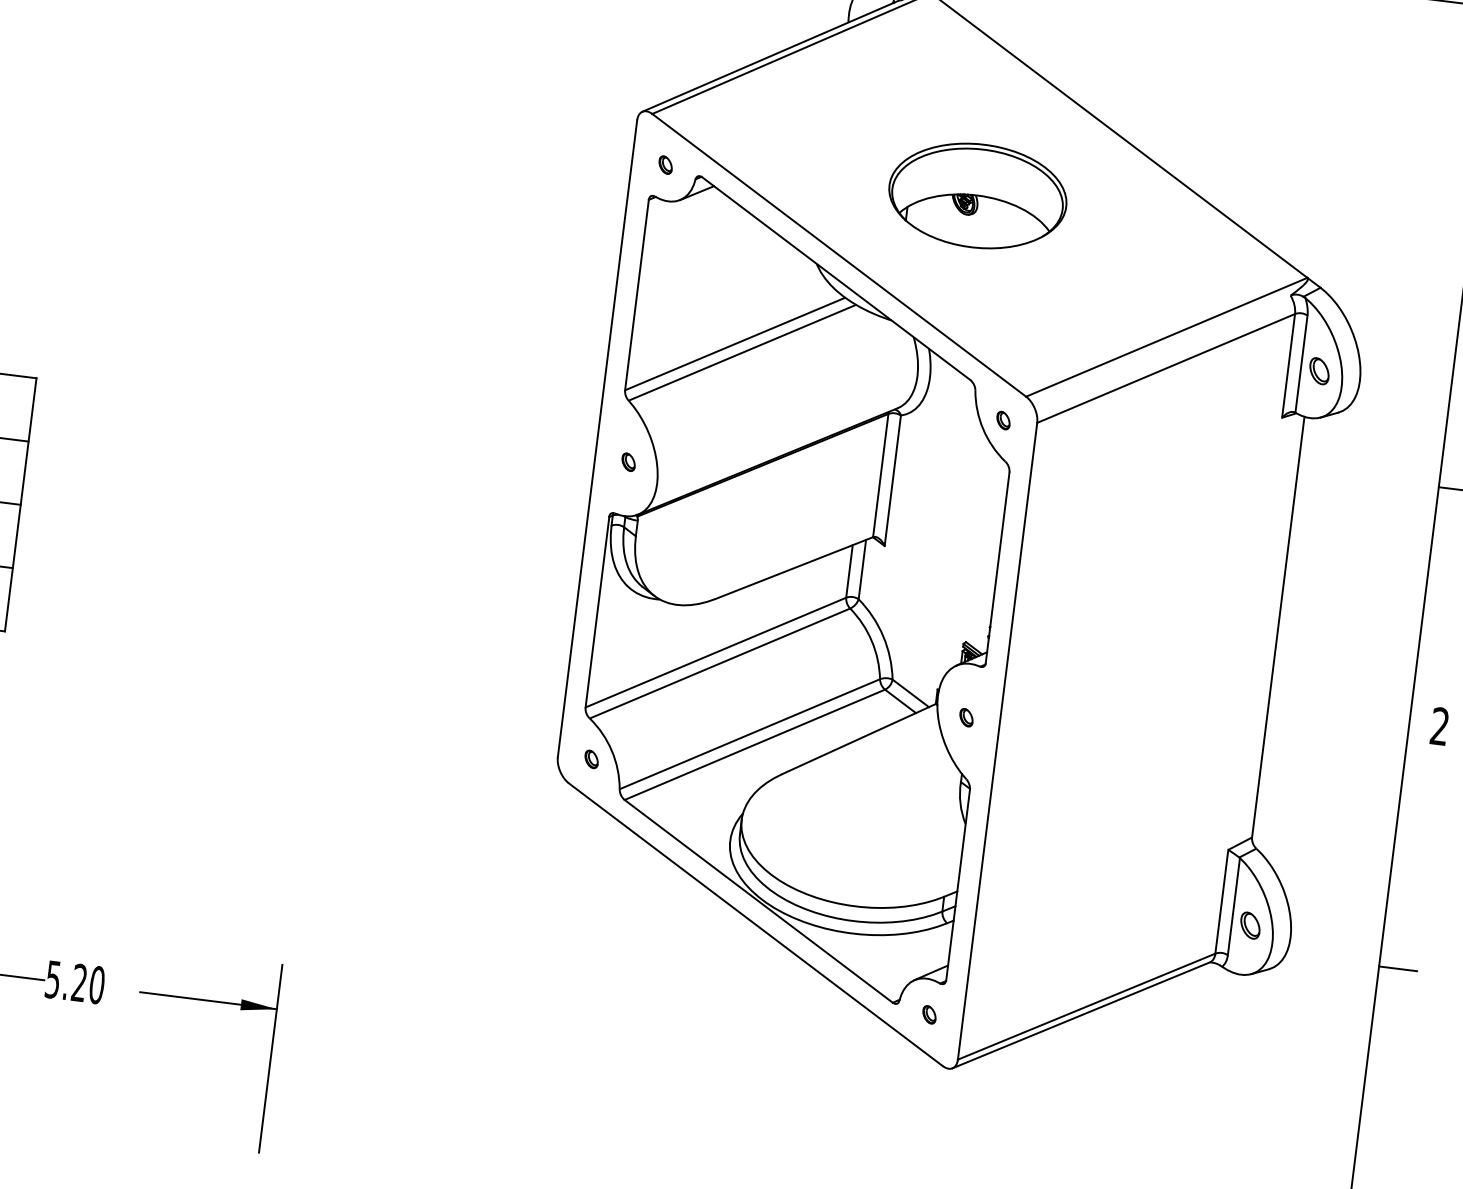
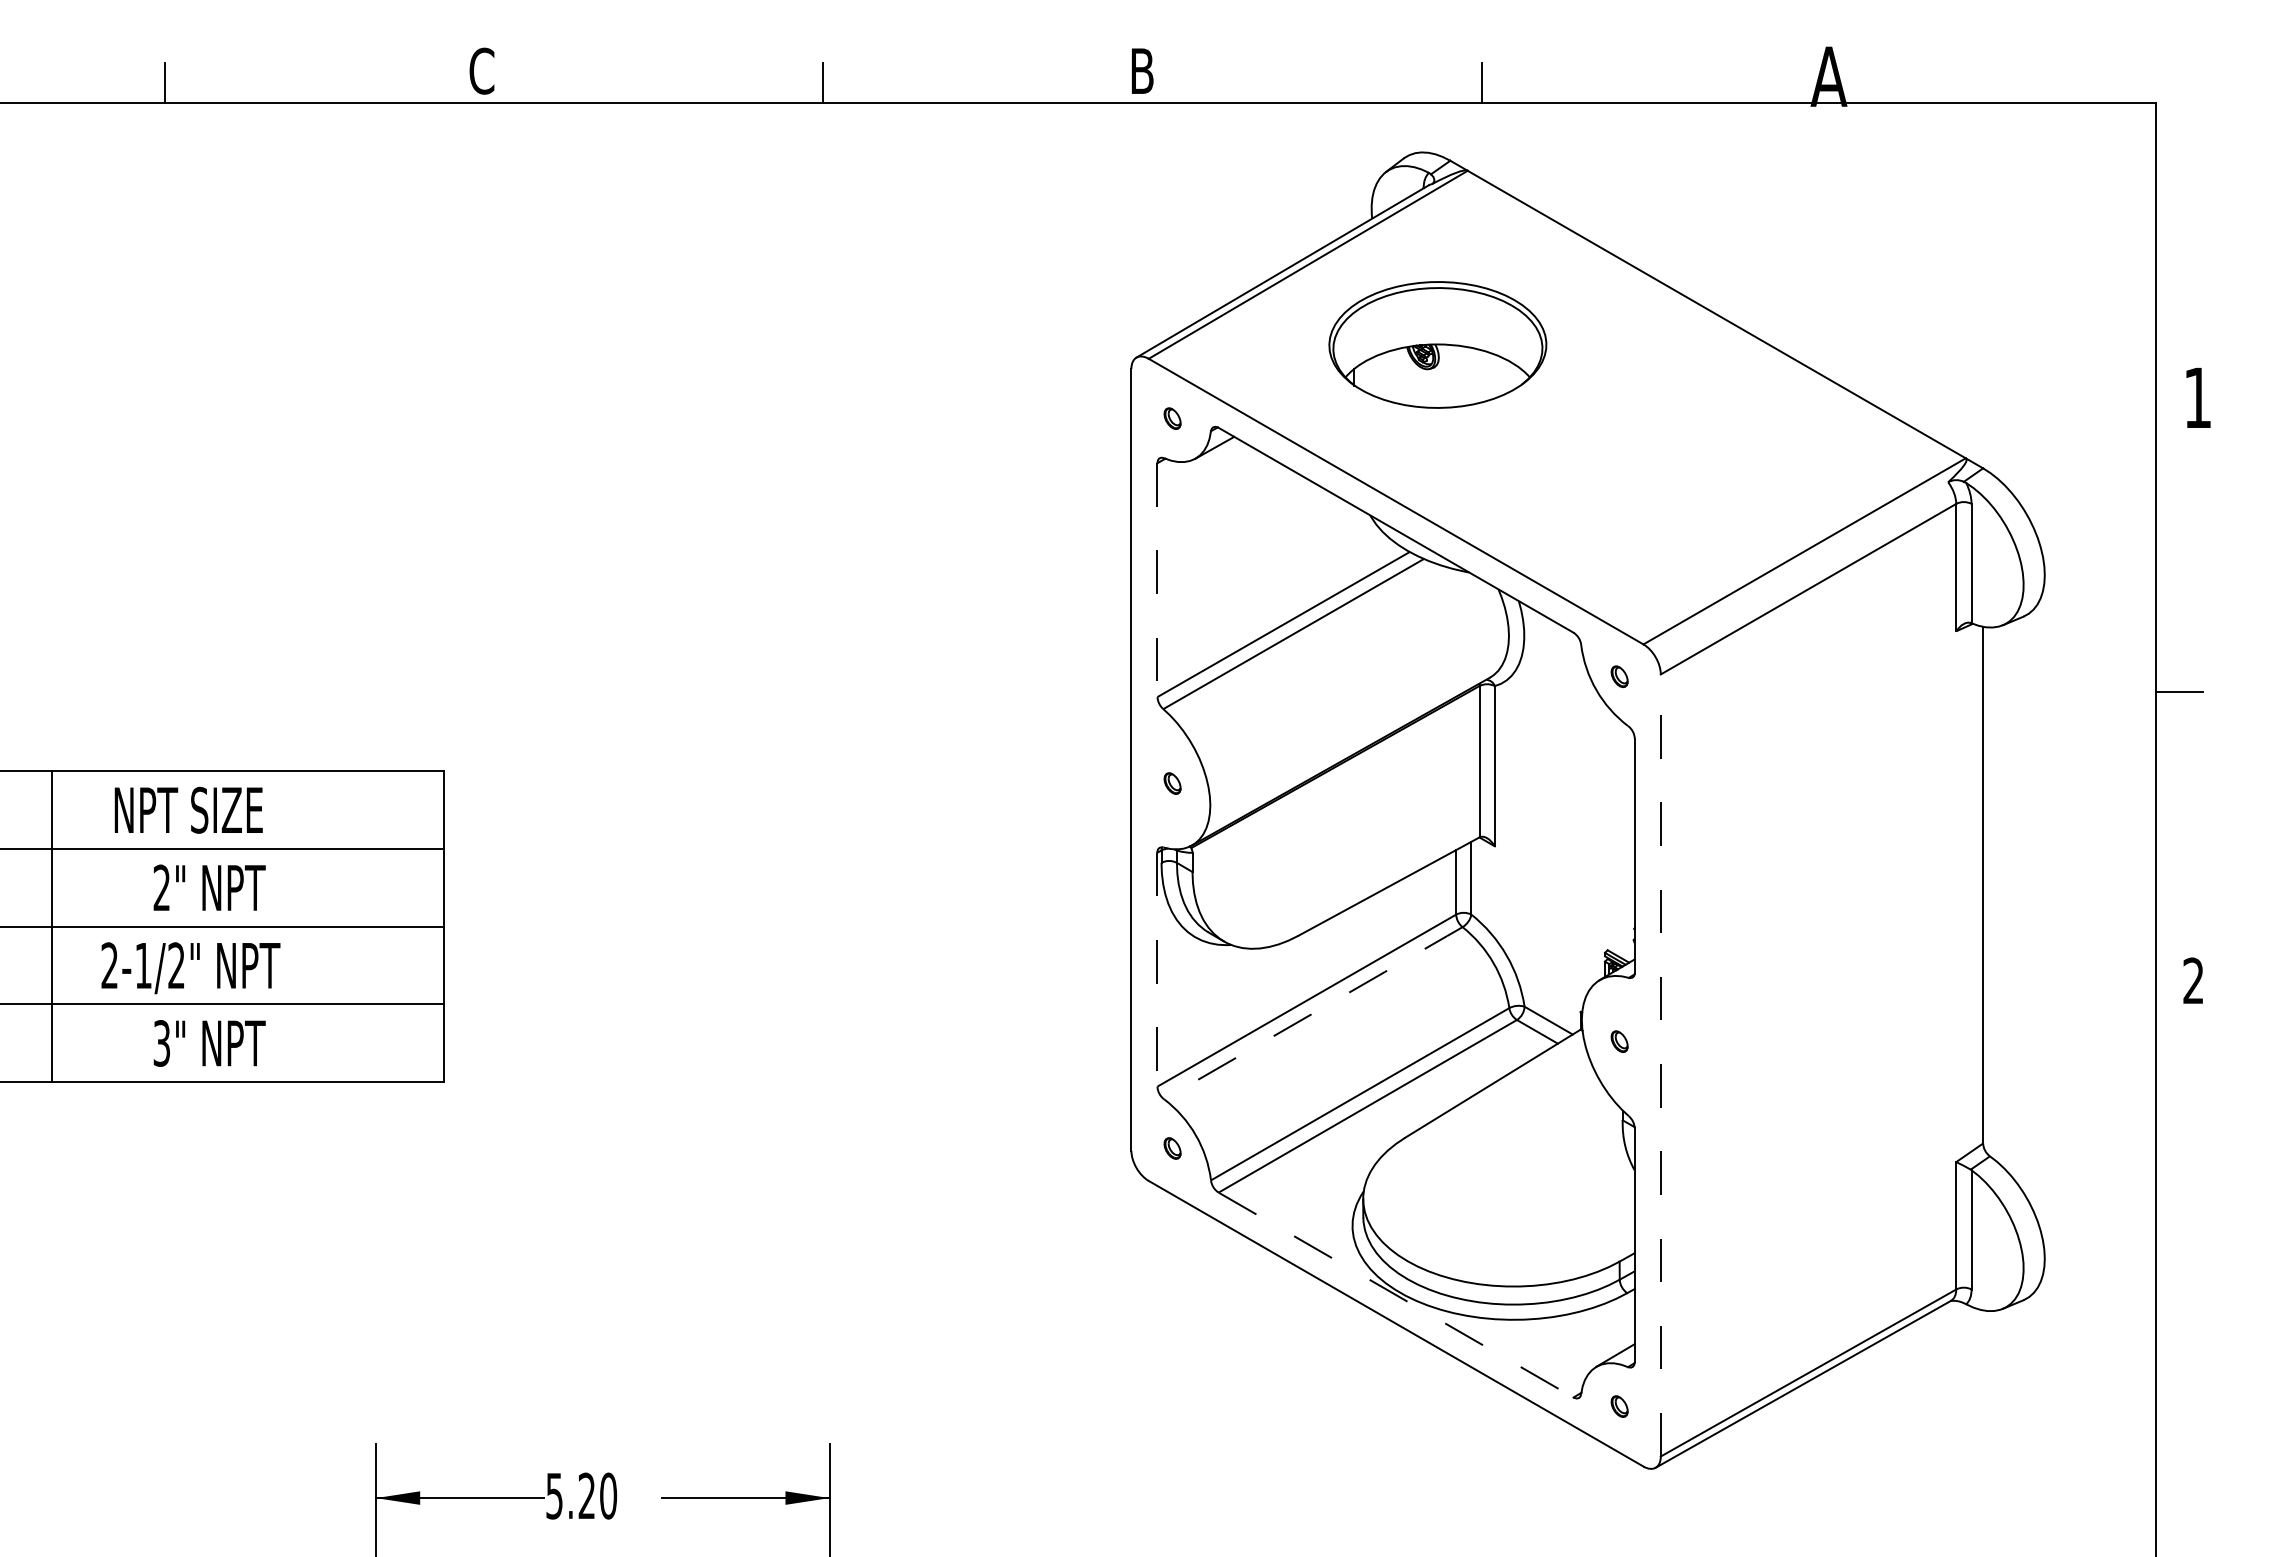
part: (977, 195) -> (1437, 344), moved
line: (636, 295) -> (1157, 580), solid -> dashed
part: (1319, 371) -> (1994, 569), removed
line: (597, 612) -> (1157, 969), solid -> dashed
line: (720, 662) -> (1313, 1012), solid -> dashed
line: (997, 740) -> (1660, 1064), solid -> dashed
line: (759, 901) -> (1396, 1295), solid -> dashed
part: (1250, 925) -> (1994, 1250), removed
line: (1398, 968) -> (2179, 1280), removed

